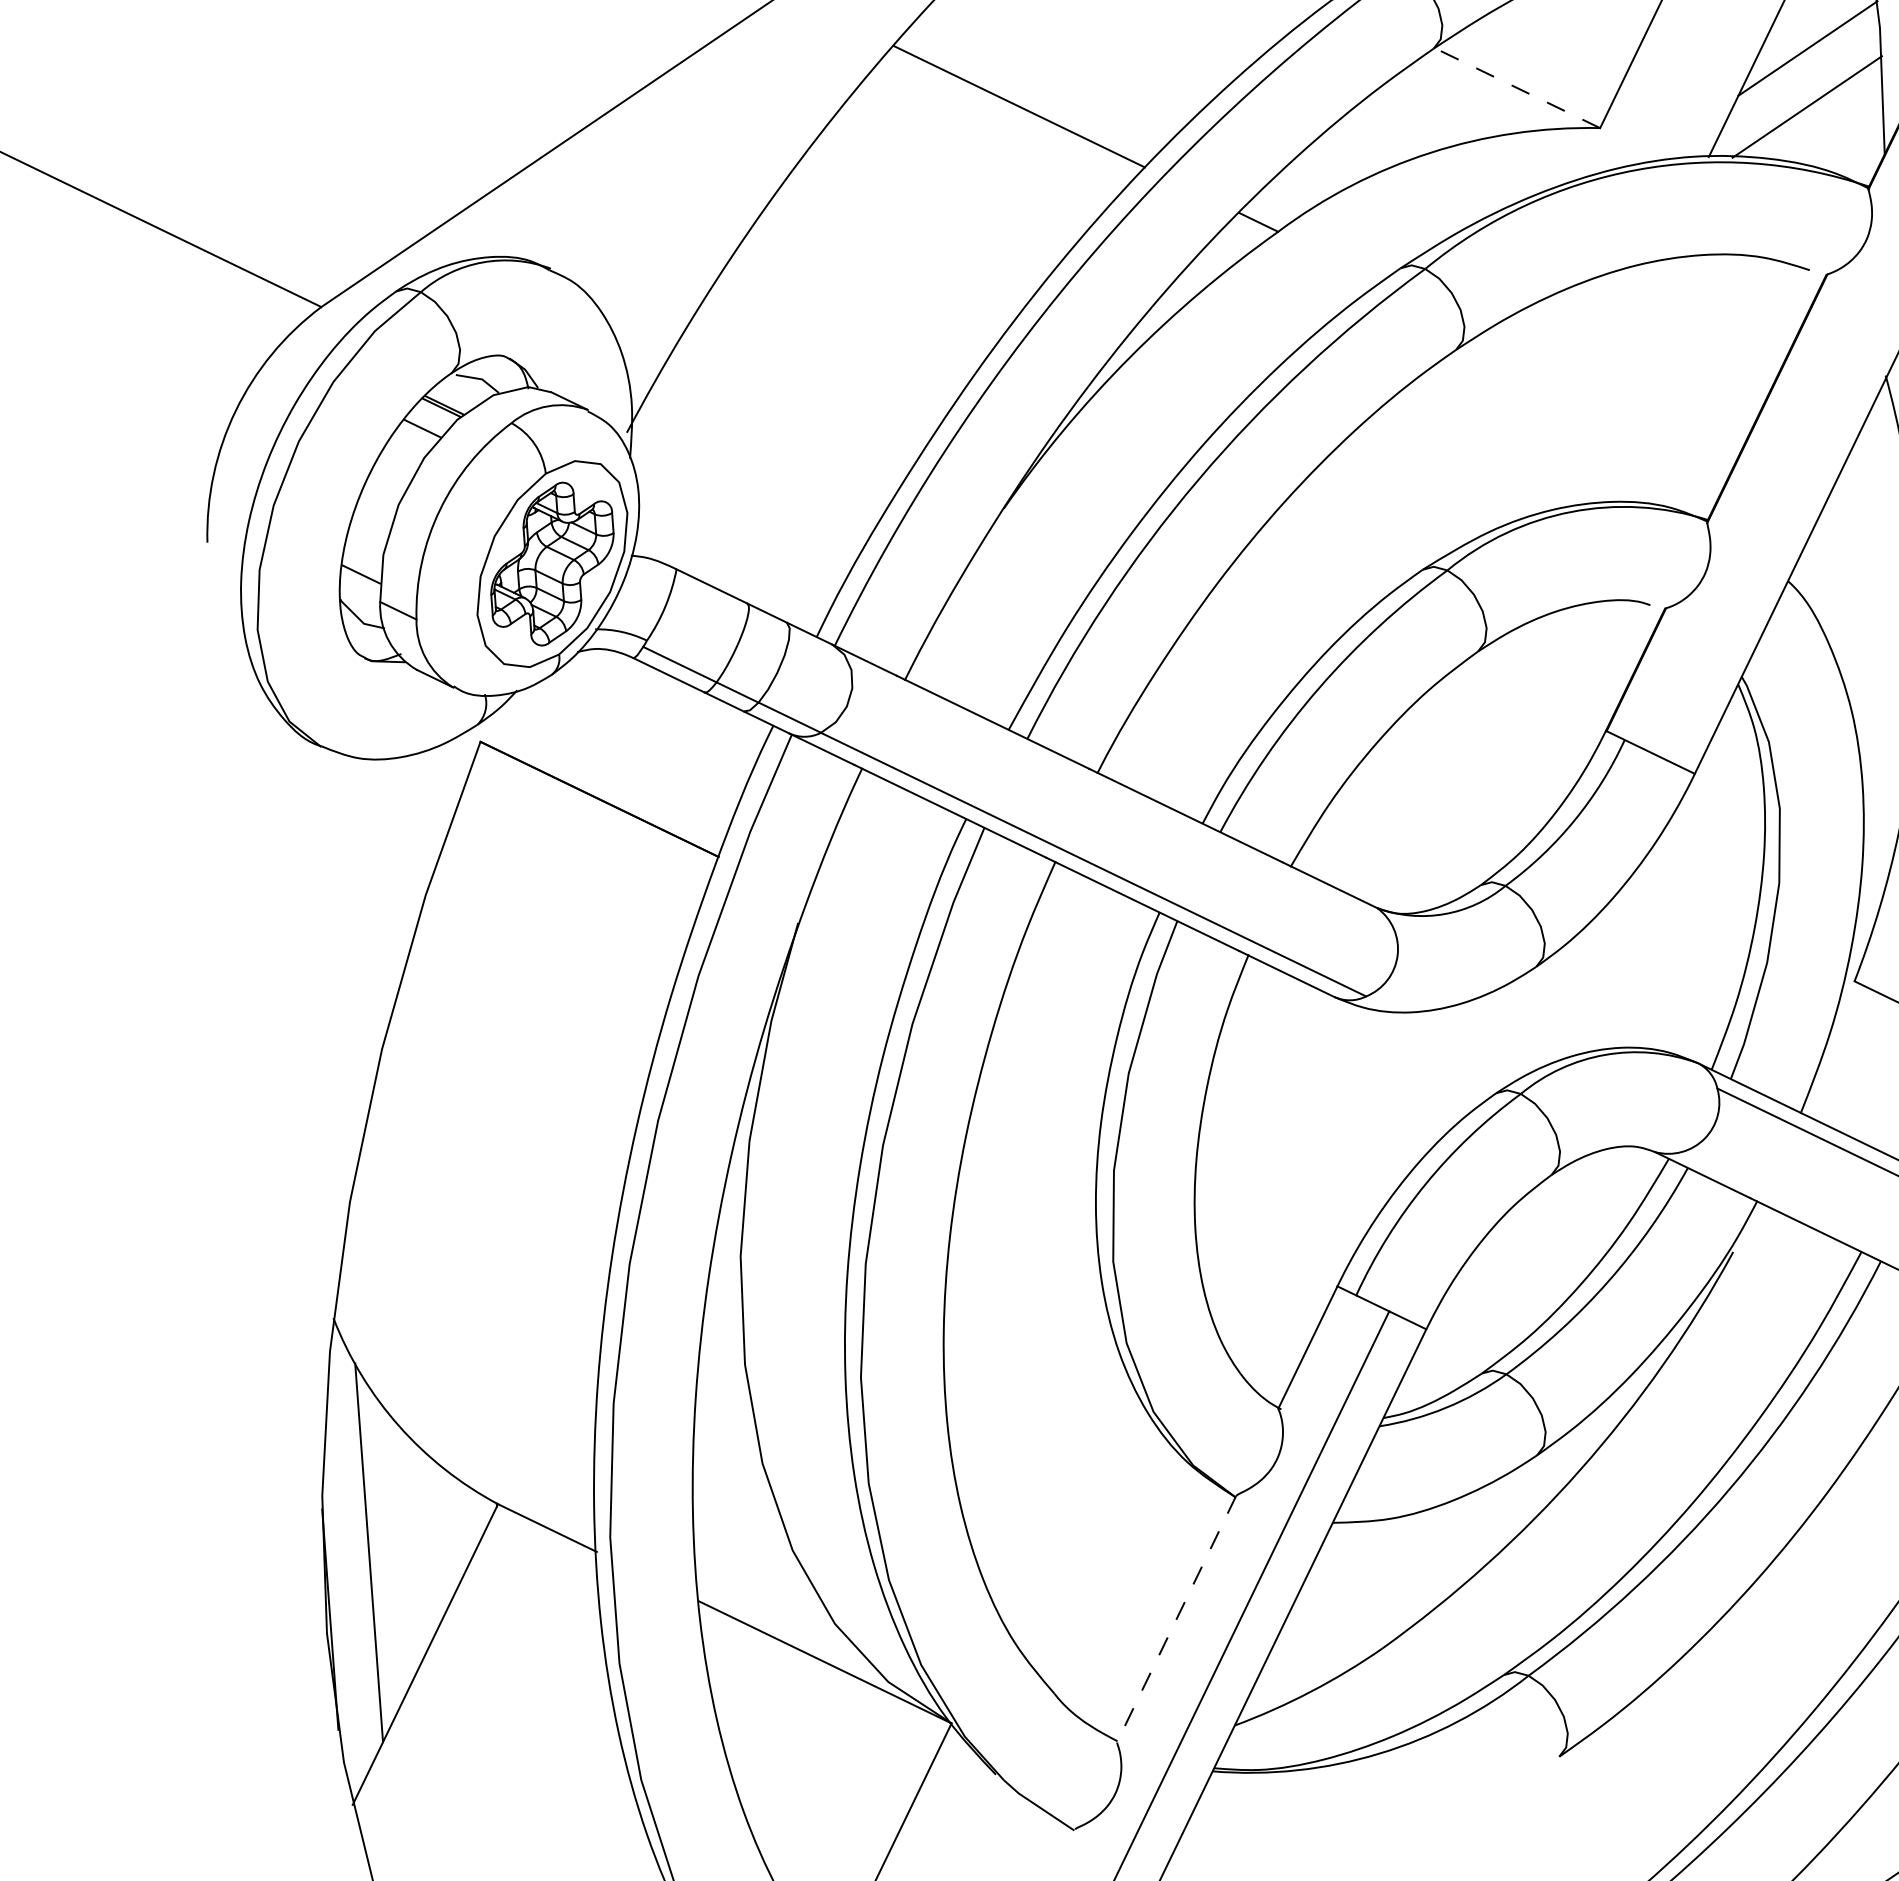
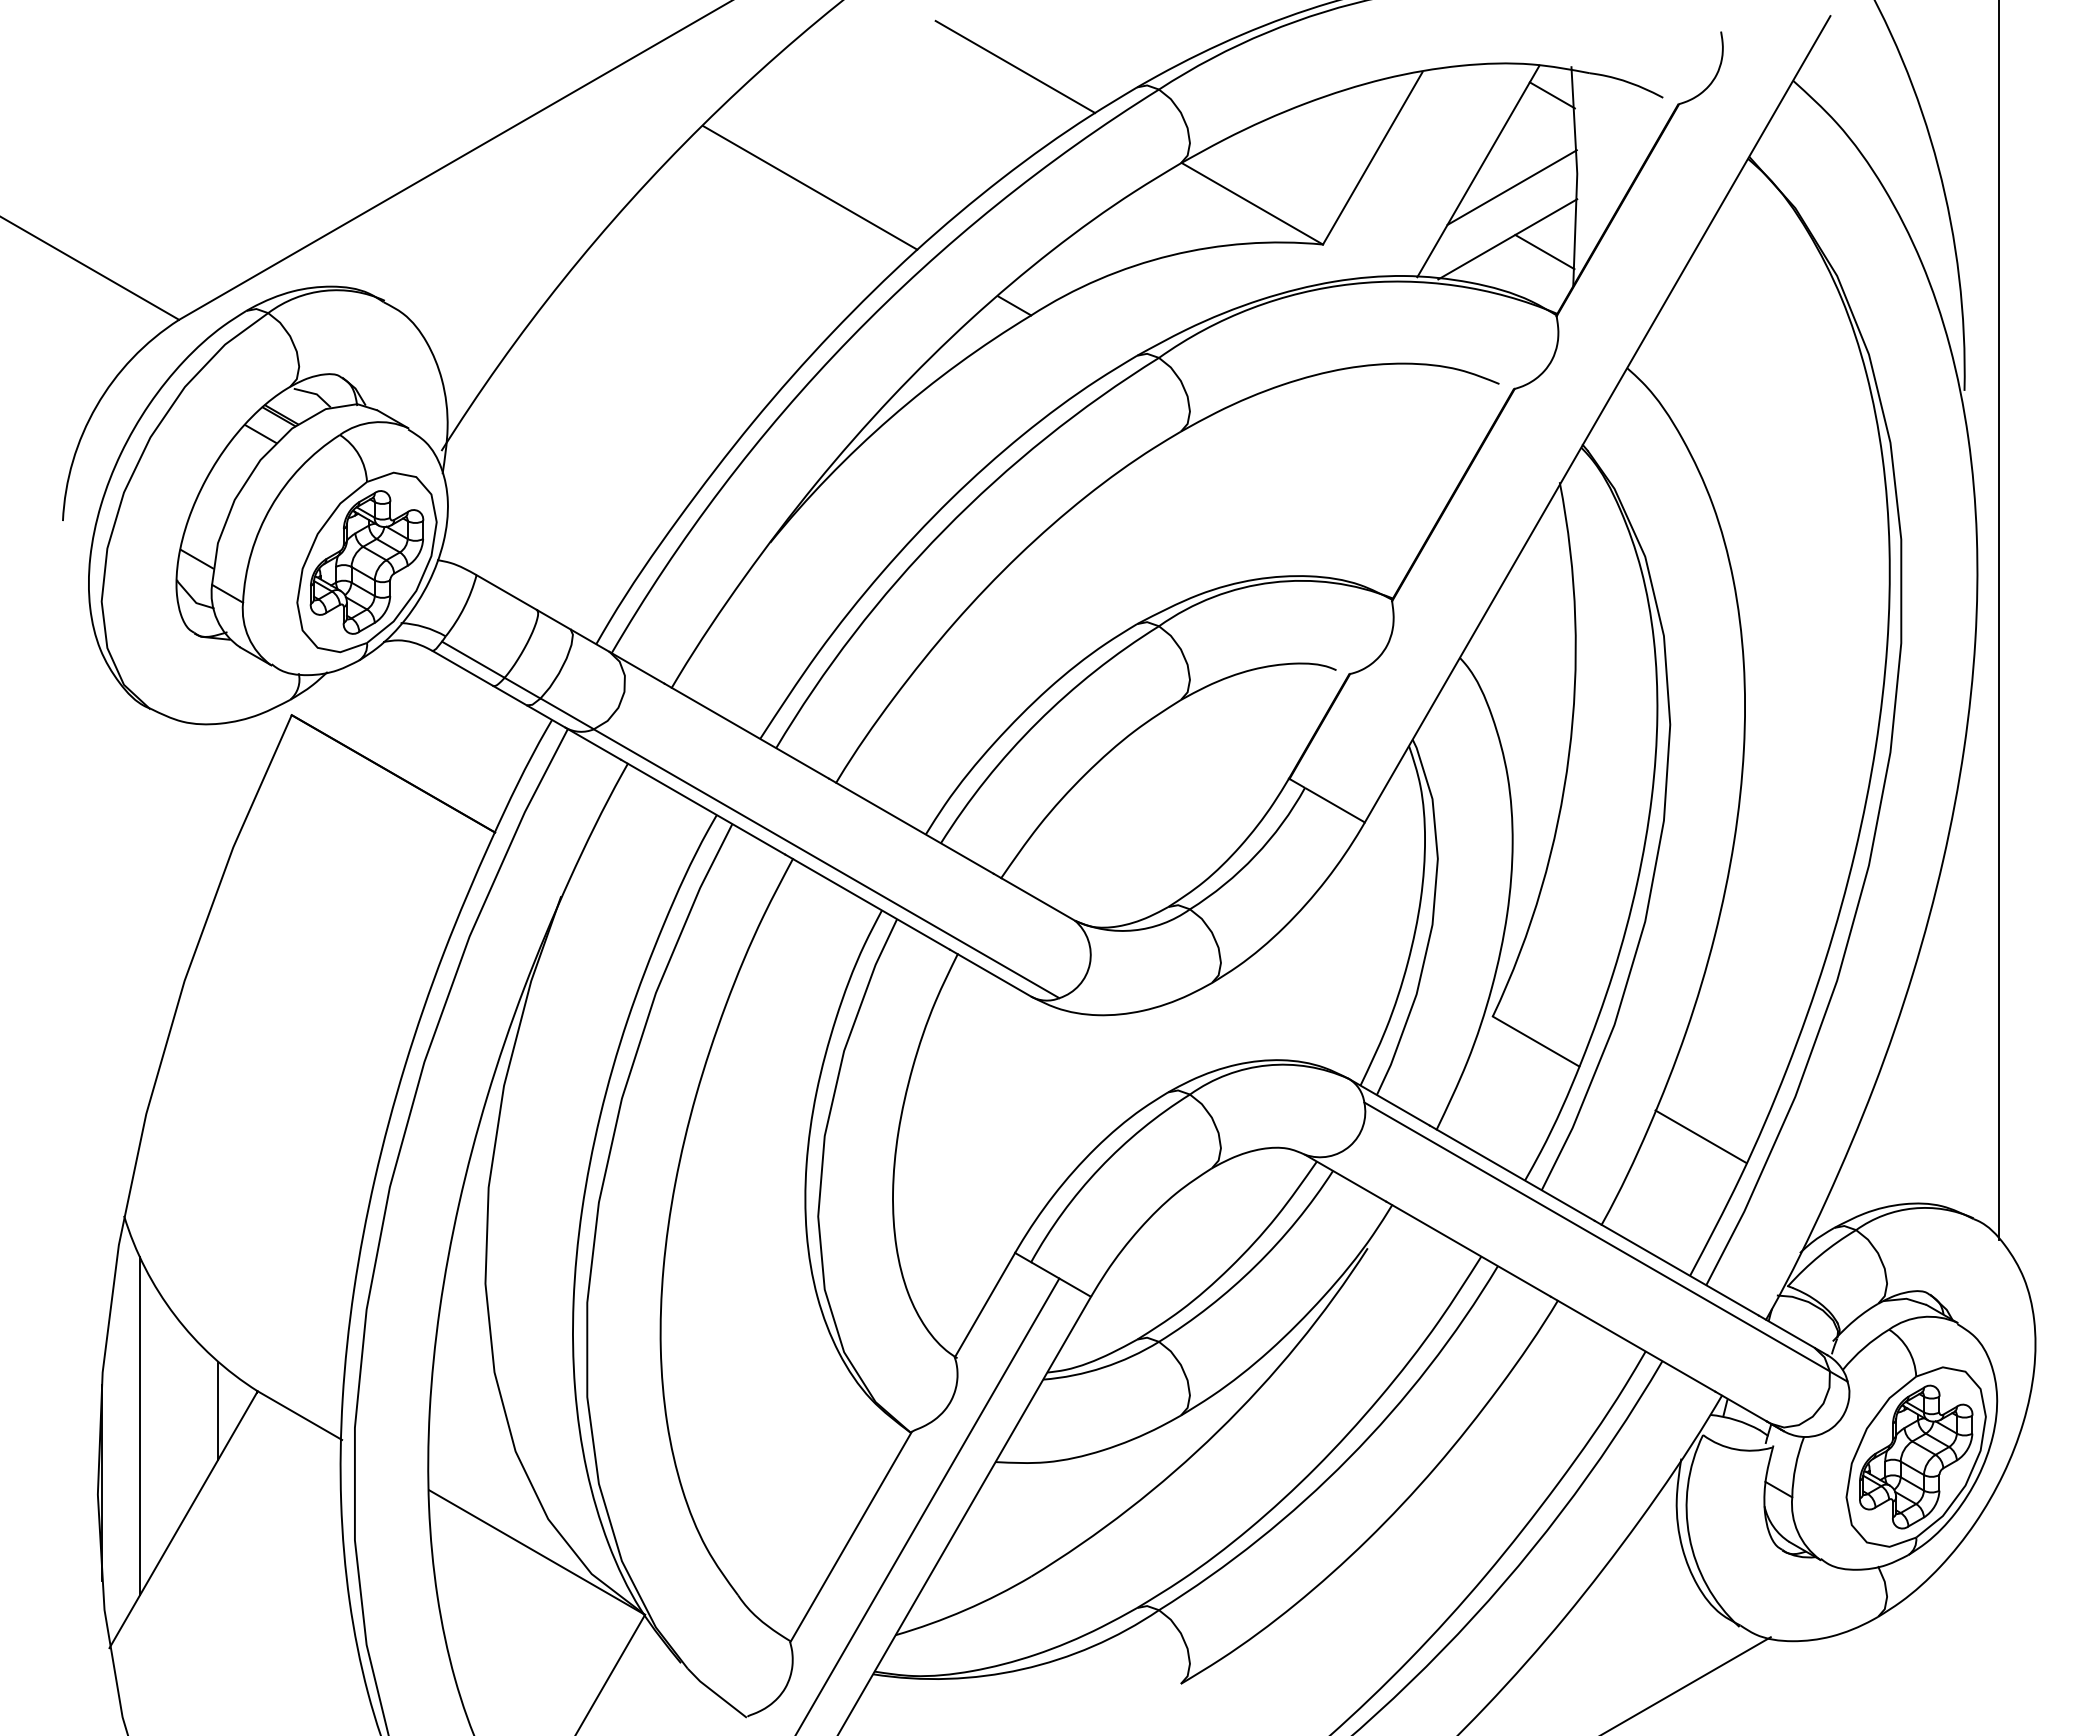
line: (1517, 87) -> (1252, 203), dashed -> solid
line: (1849, 117) -> (1544, 251), added
line: (454, 1530) -> (217, 1411), added
line: (1176, 1619) -> (850, 1537), dashed -> solid

